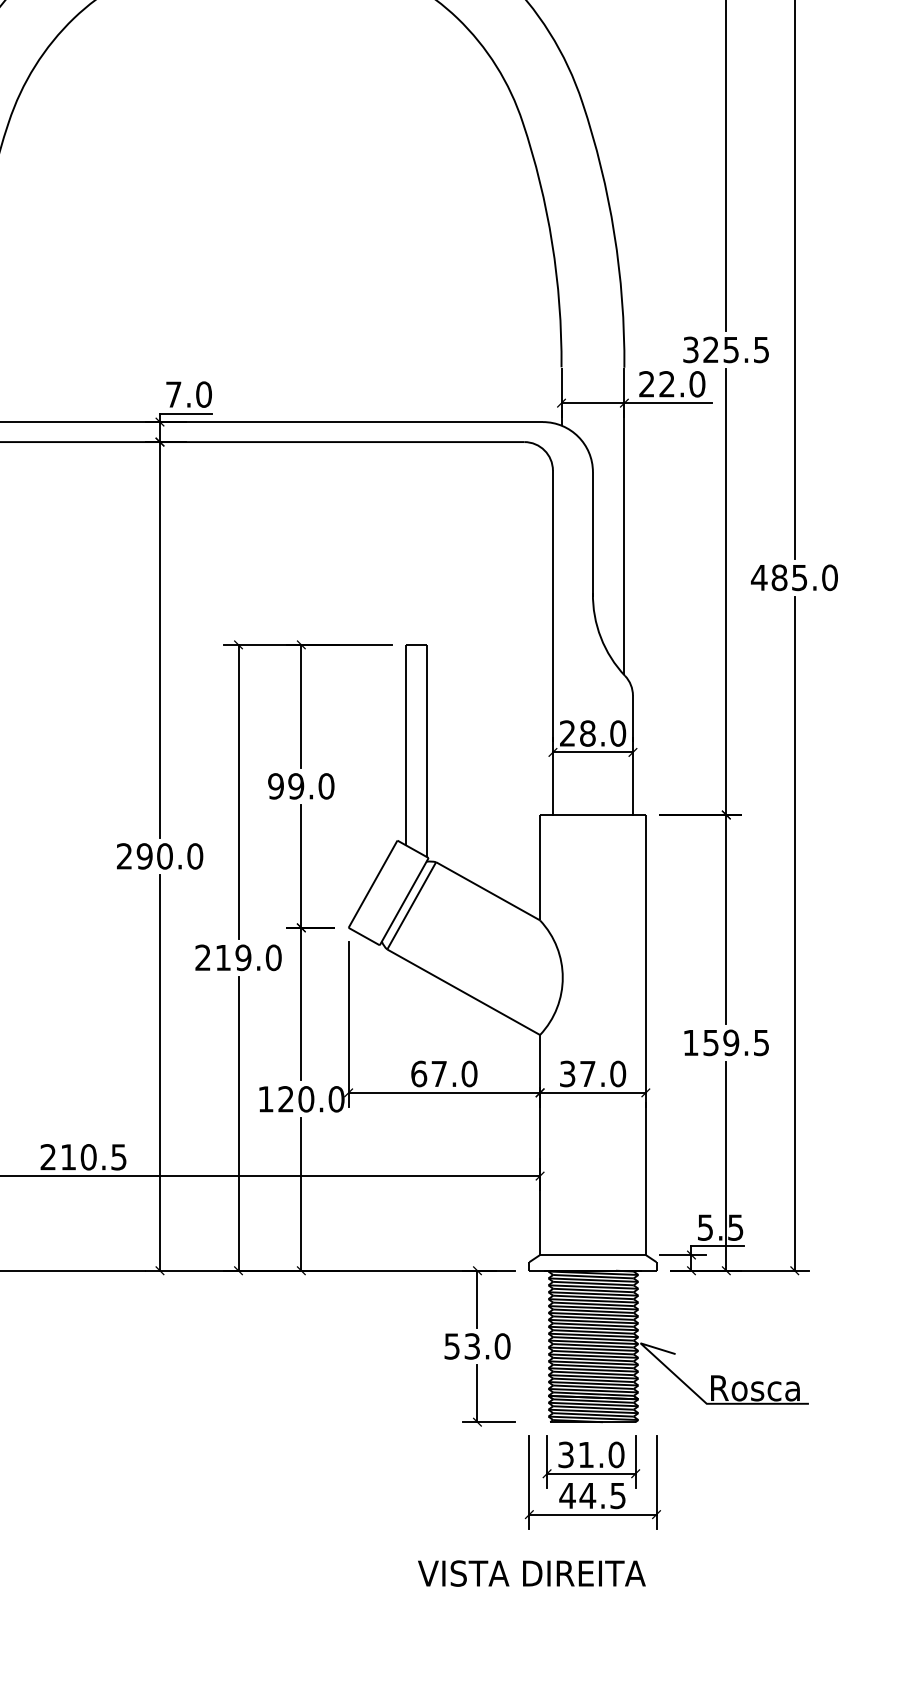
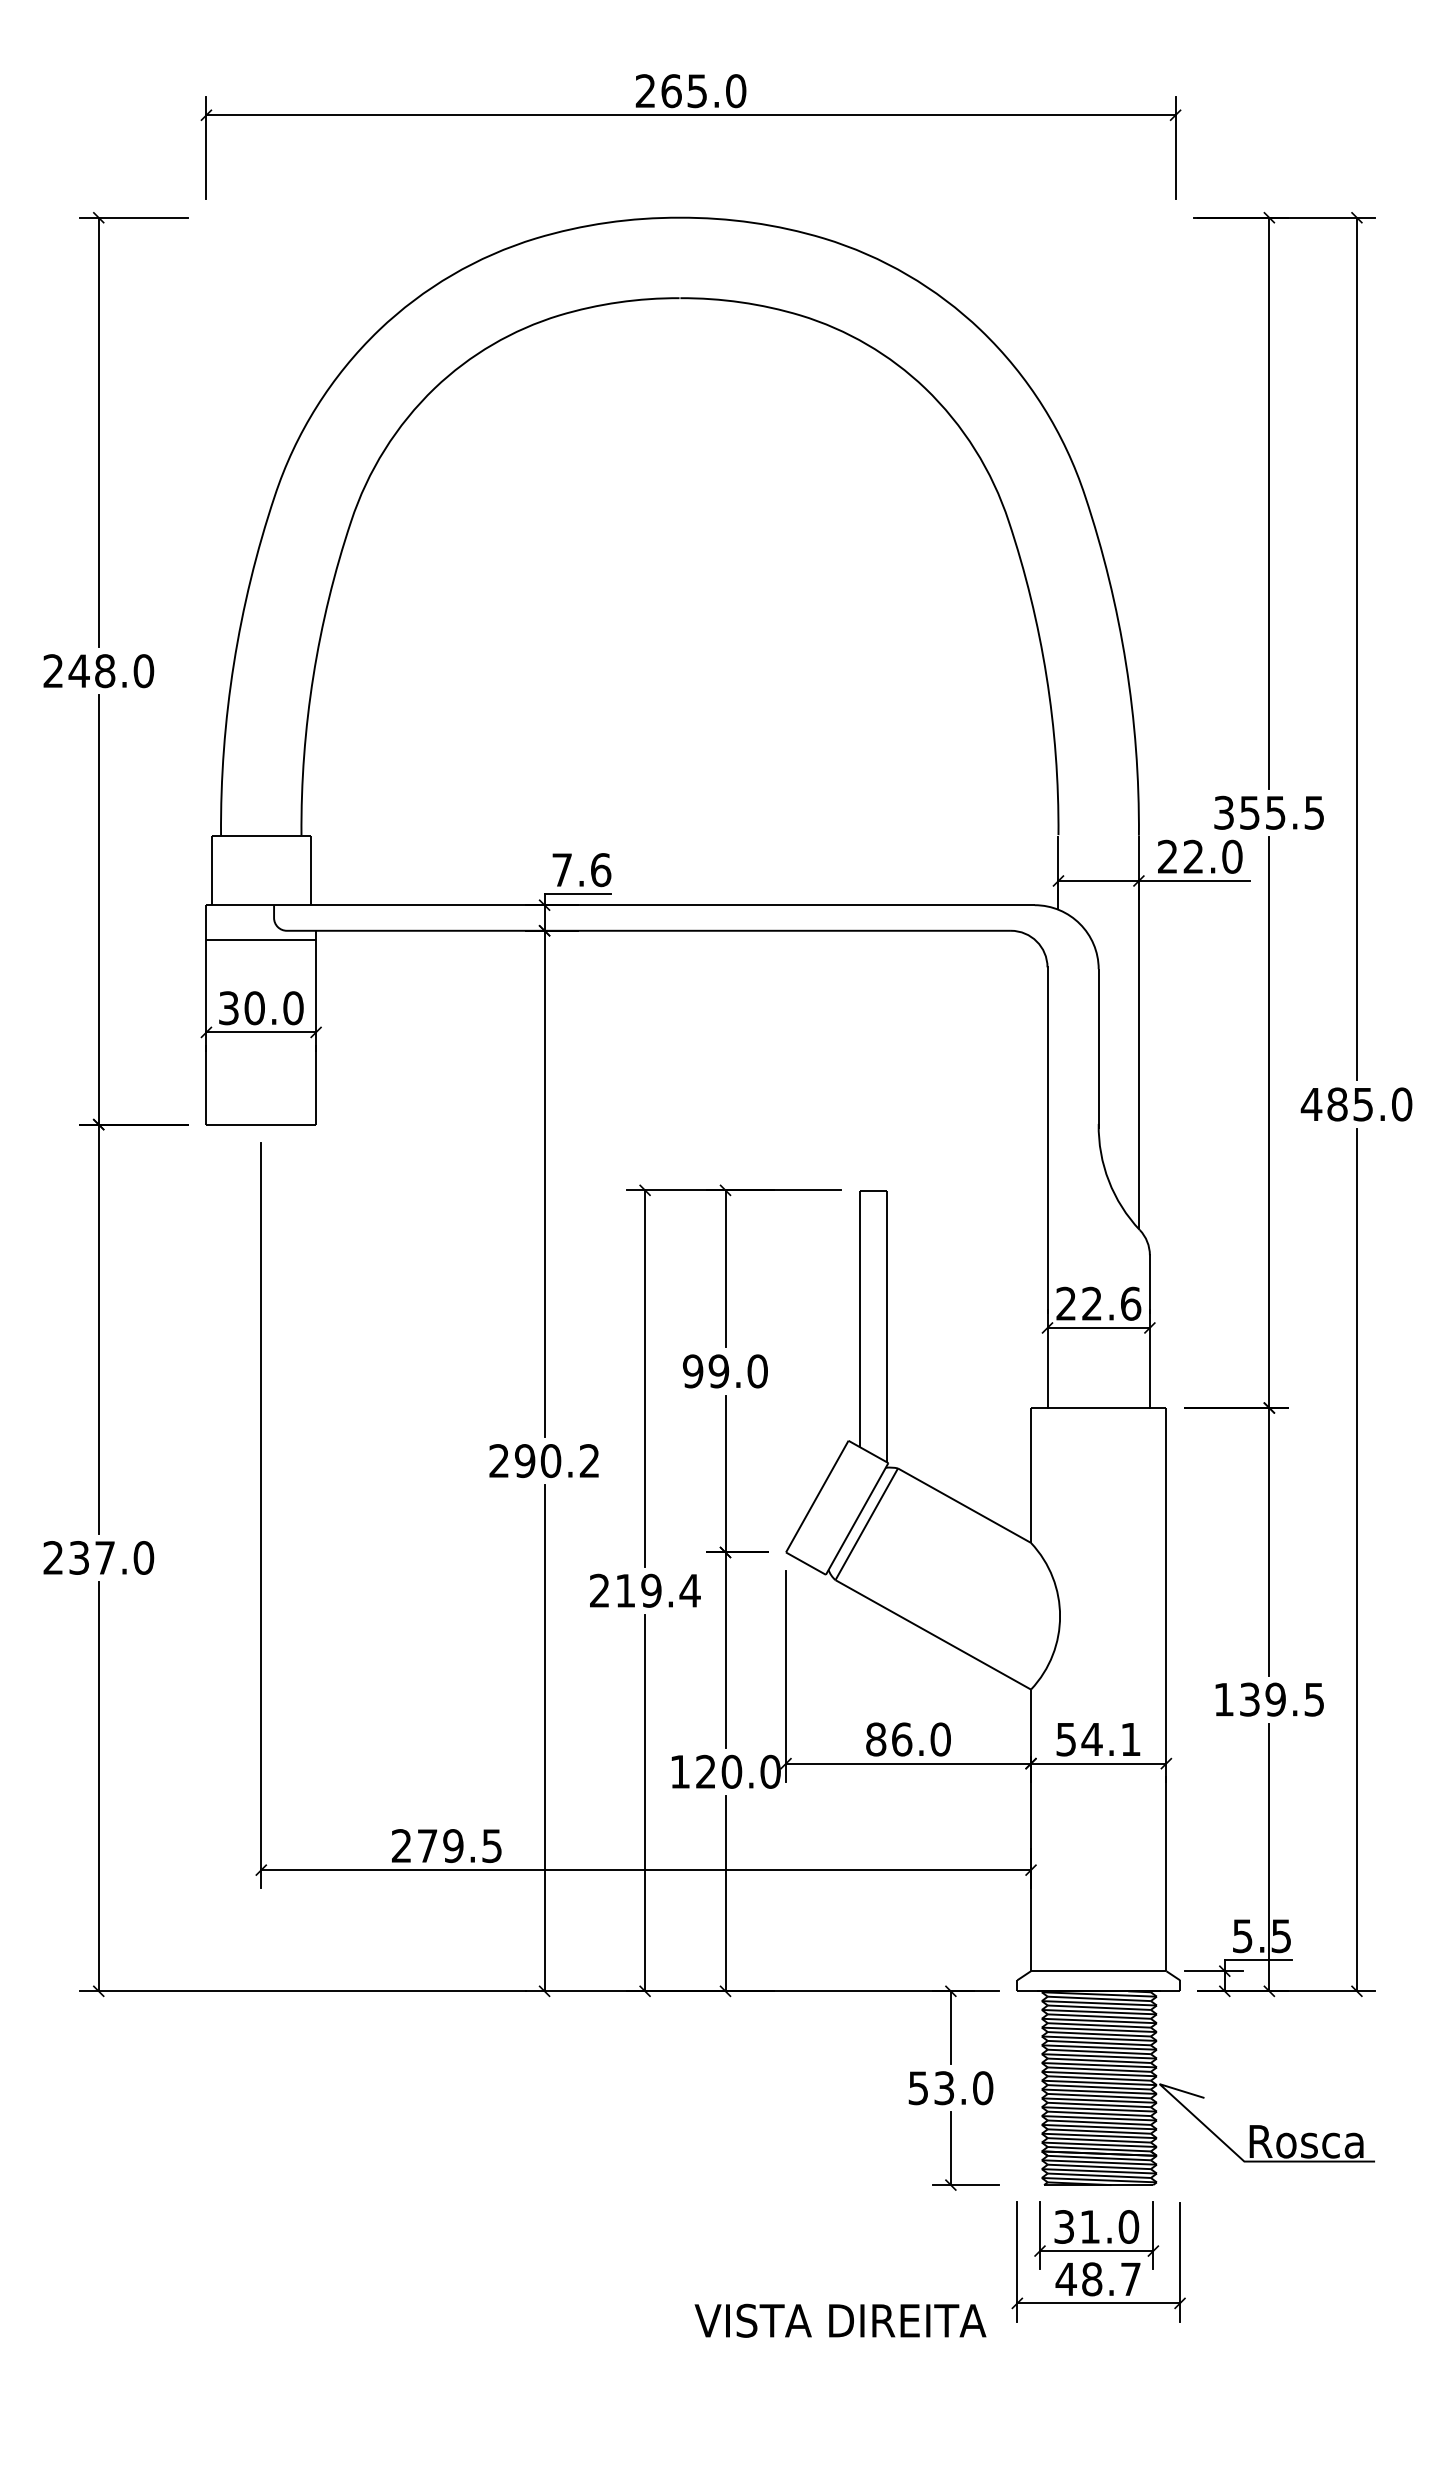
text: (710, 349) -> (1249, 812), 325.5 -> 355.5
text: (203, 394) -> (600, 869), 7.0 -> 7.6
text: (602, 733) -> (1111, 1303), 28.0 -> 22.6
text: (195, 856) -> (589, 1461), 290.0 -> 290.2
text: (273, 957) -> (689, 1590), 219.0 -> 219.4
text: (710, 1042) -> (1249, 1699), 159.5 -> 139.5
text: (429, 1074) -> (889, 1739), 67.0 -> 86.0
text: (593, 1074) -> (1099, 1739), 37.0 -> 54.1
text: (78, 1157) -> (440, 1846), 210.5 -> 279.5
text: (602, 1495) -> (1110, 2279), 44.5 -> 48.7
text: (531, 1573) -> (840, 2320), moved

